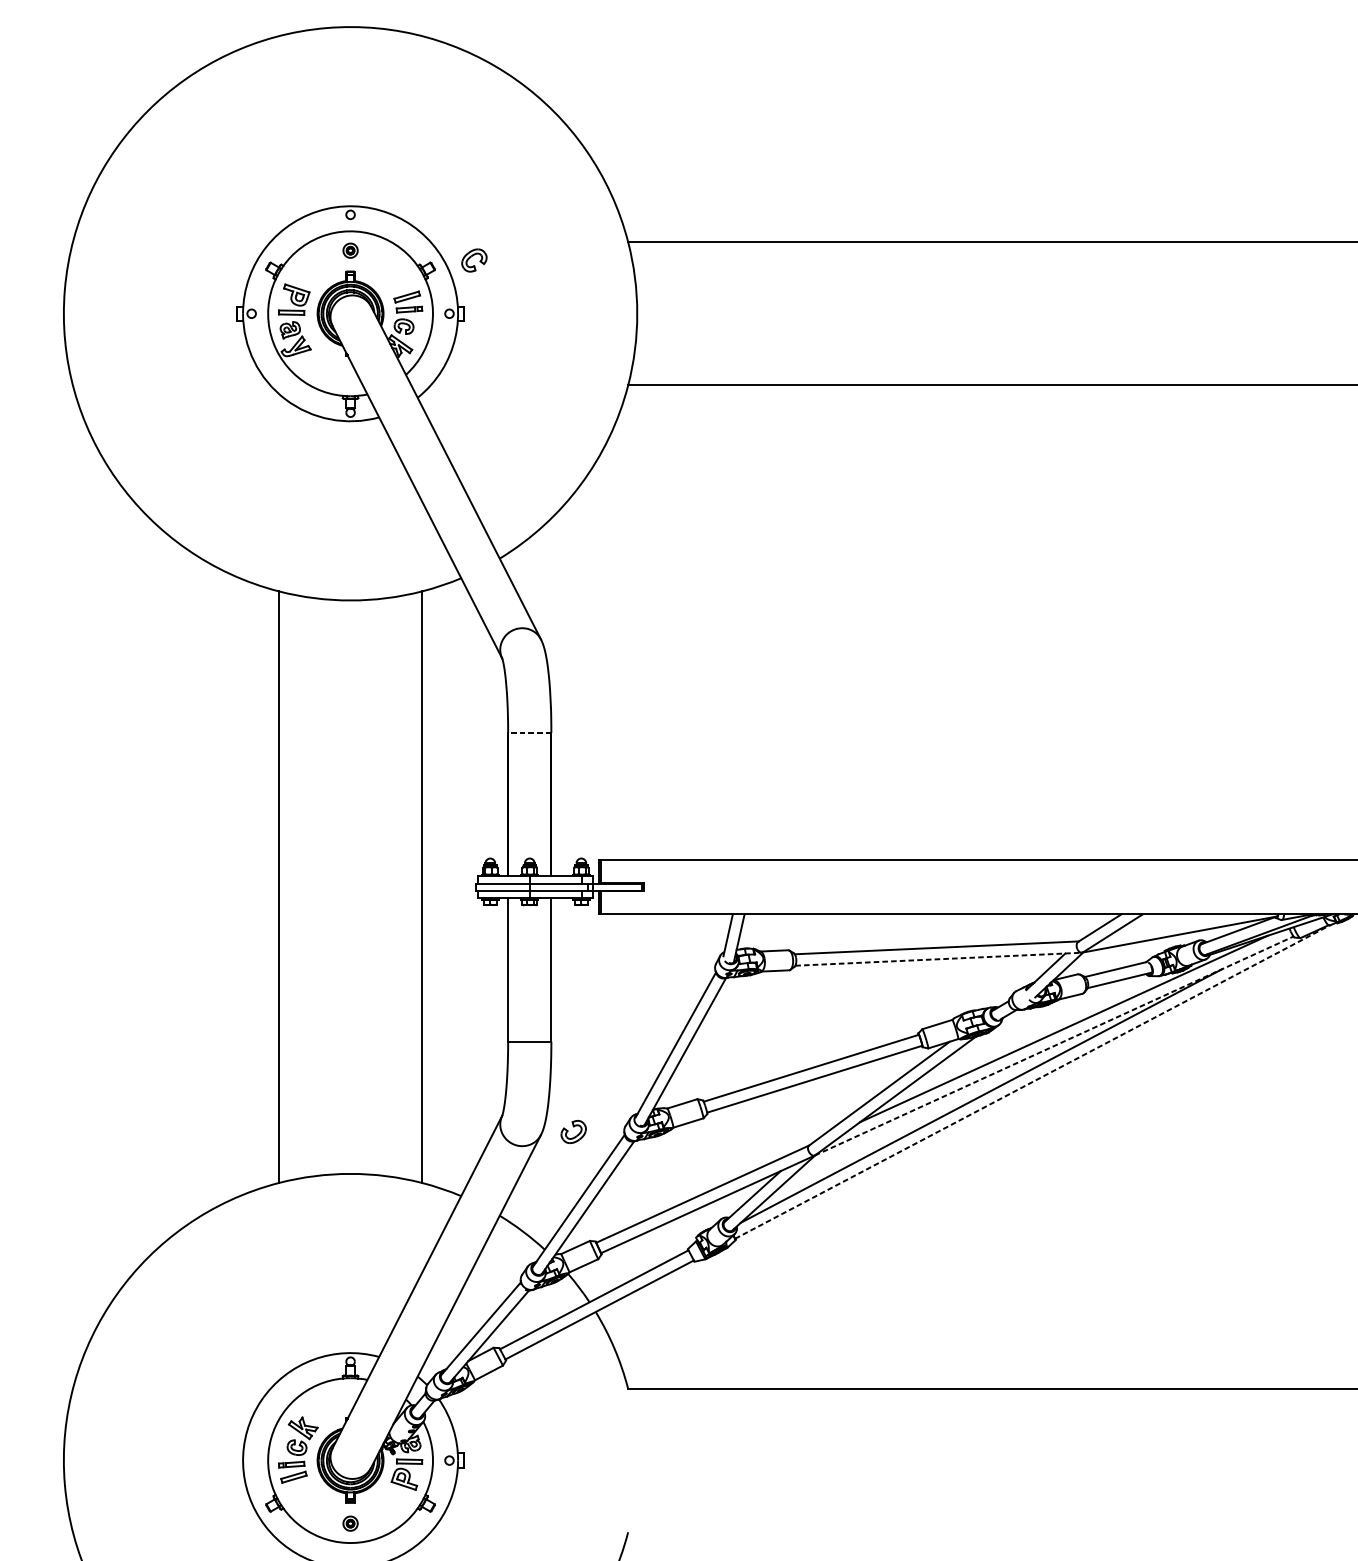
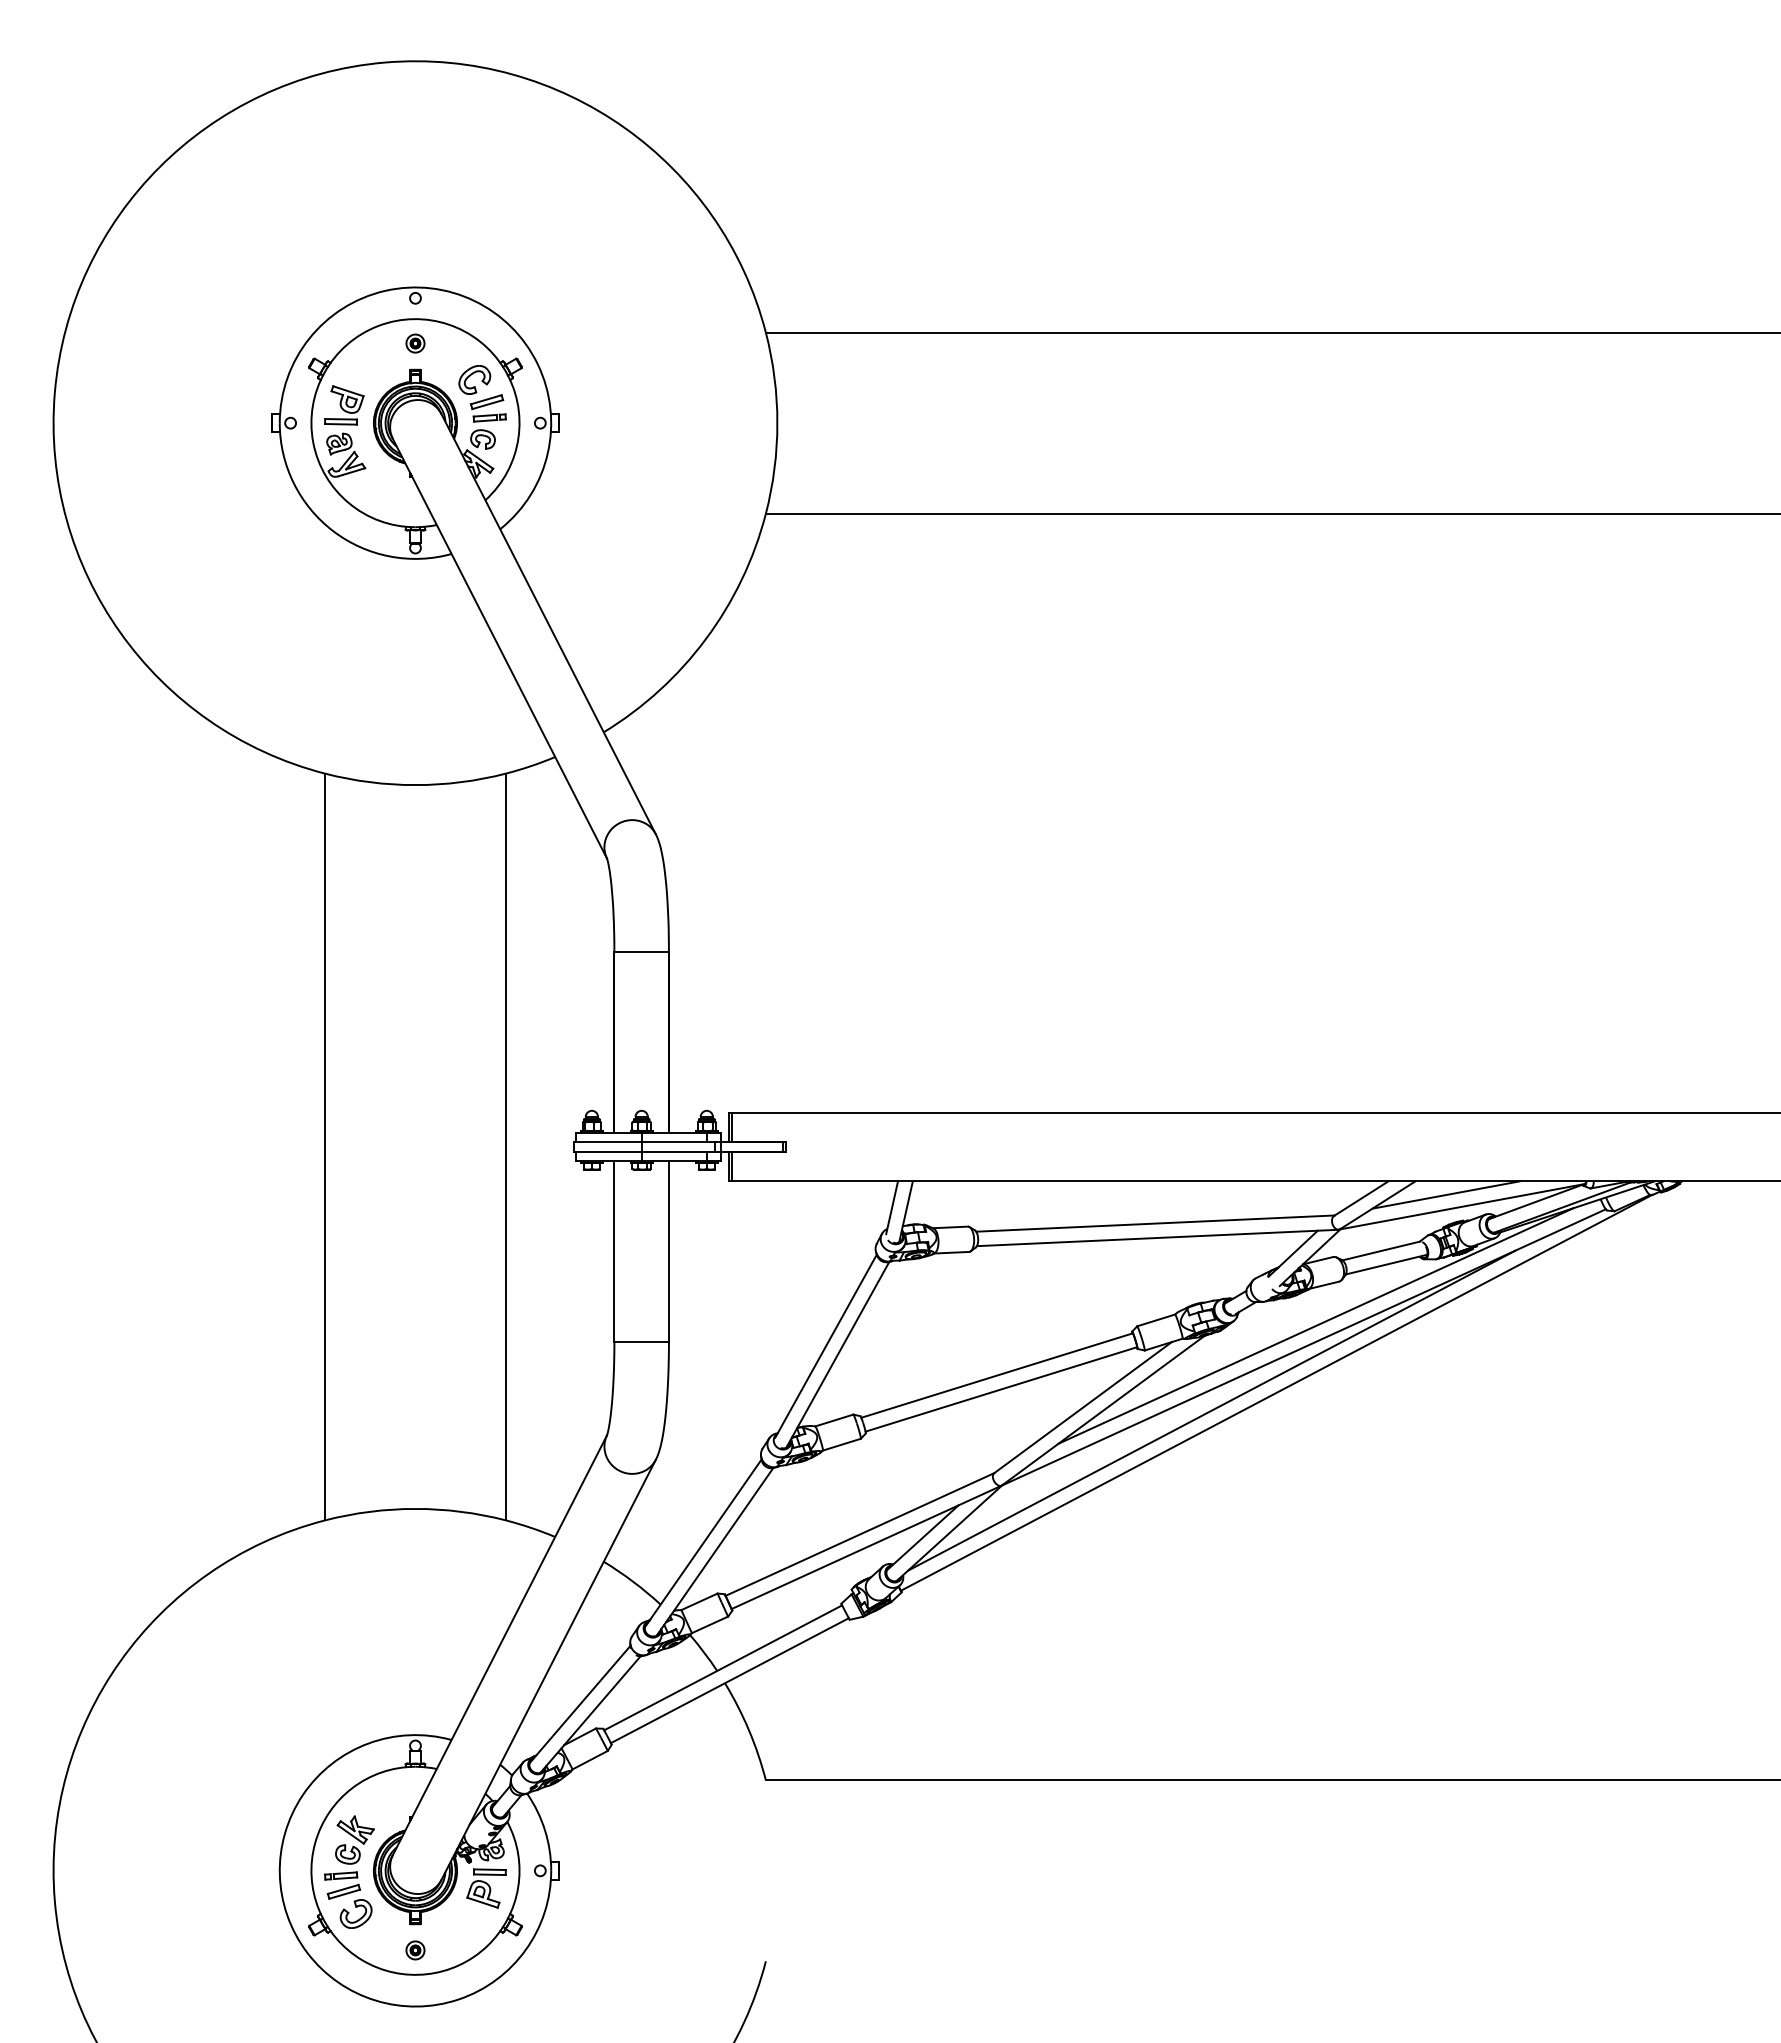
part: (474, 260) -> (474, 379), moved
line: (529, 733) -> (641, 952), dashed -> solid
line: (1166, 924) -> (1445, 1194), added
line: (938, 959) -> (1157, 1238), dashed -> solid
line: (1054, 1046) -> (1304, 1347), dashed -> solid
line: (1032, 1081) -> (1276, 1392), dashed -> solid
part: (573, 1131) -> (355, 1913), moved

